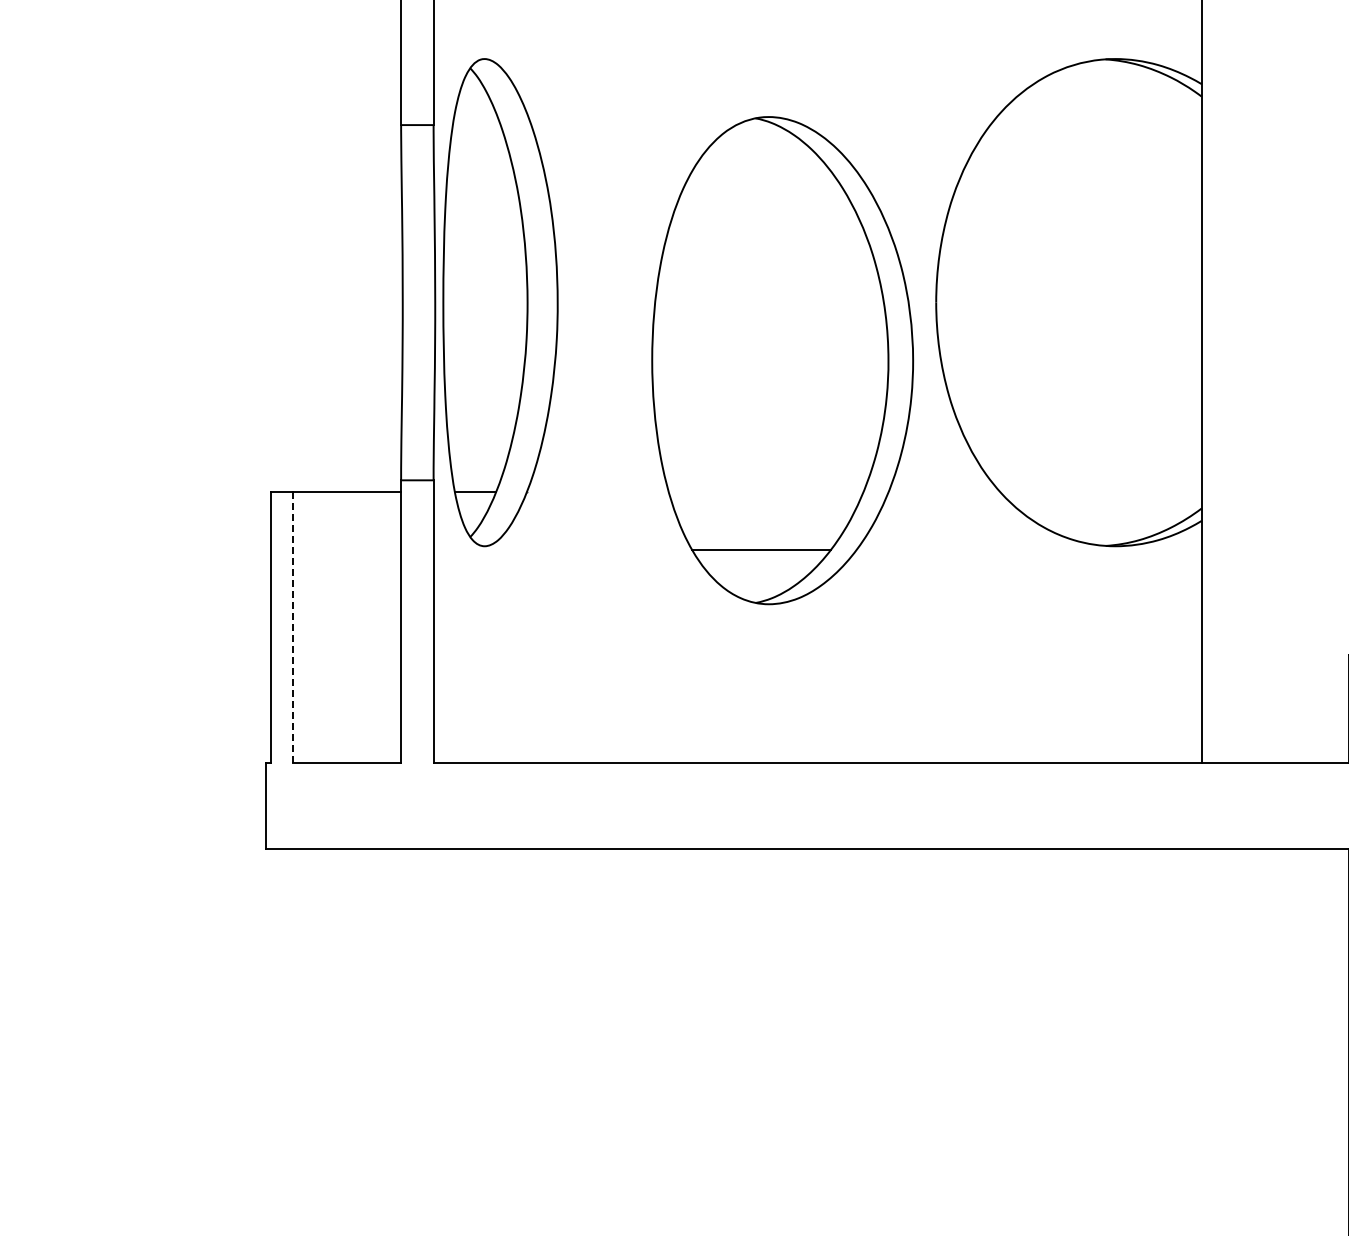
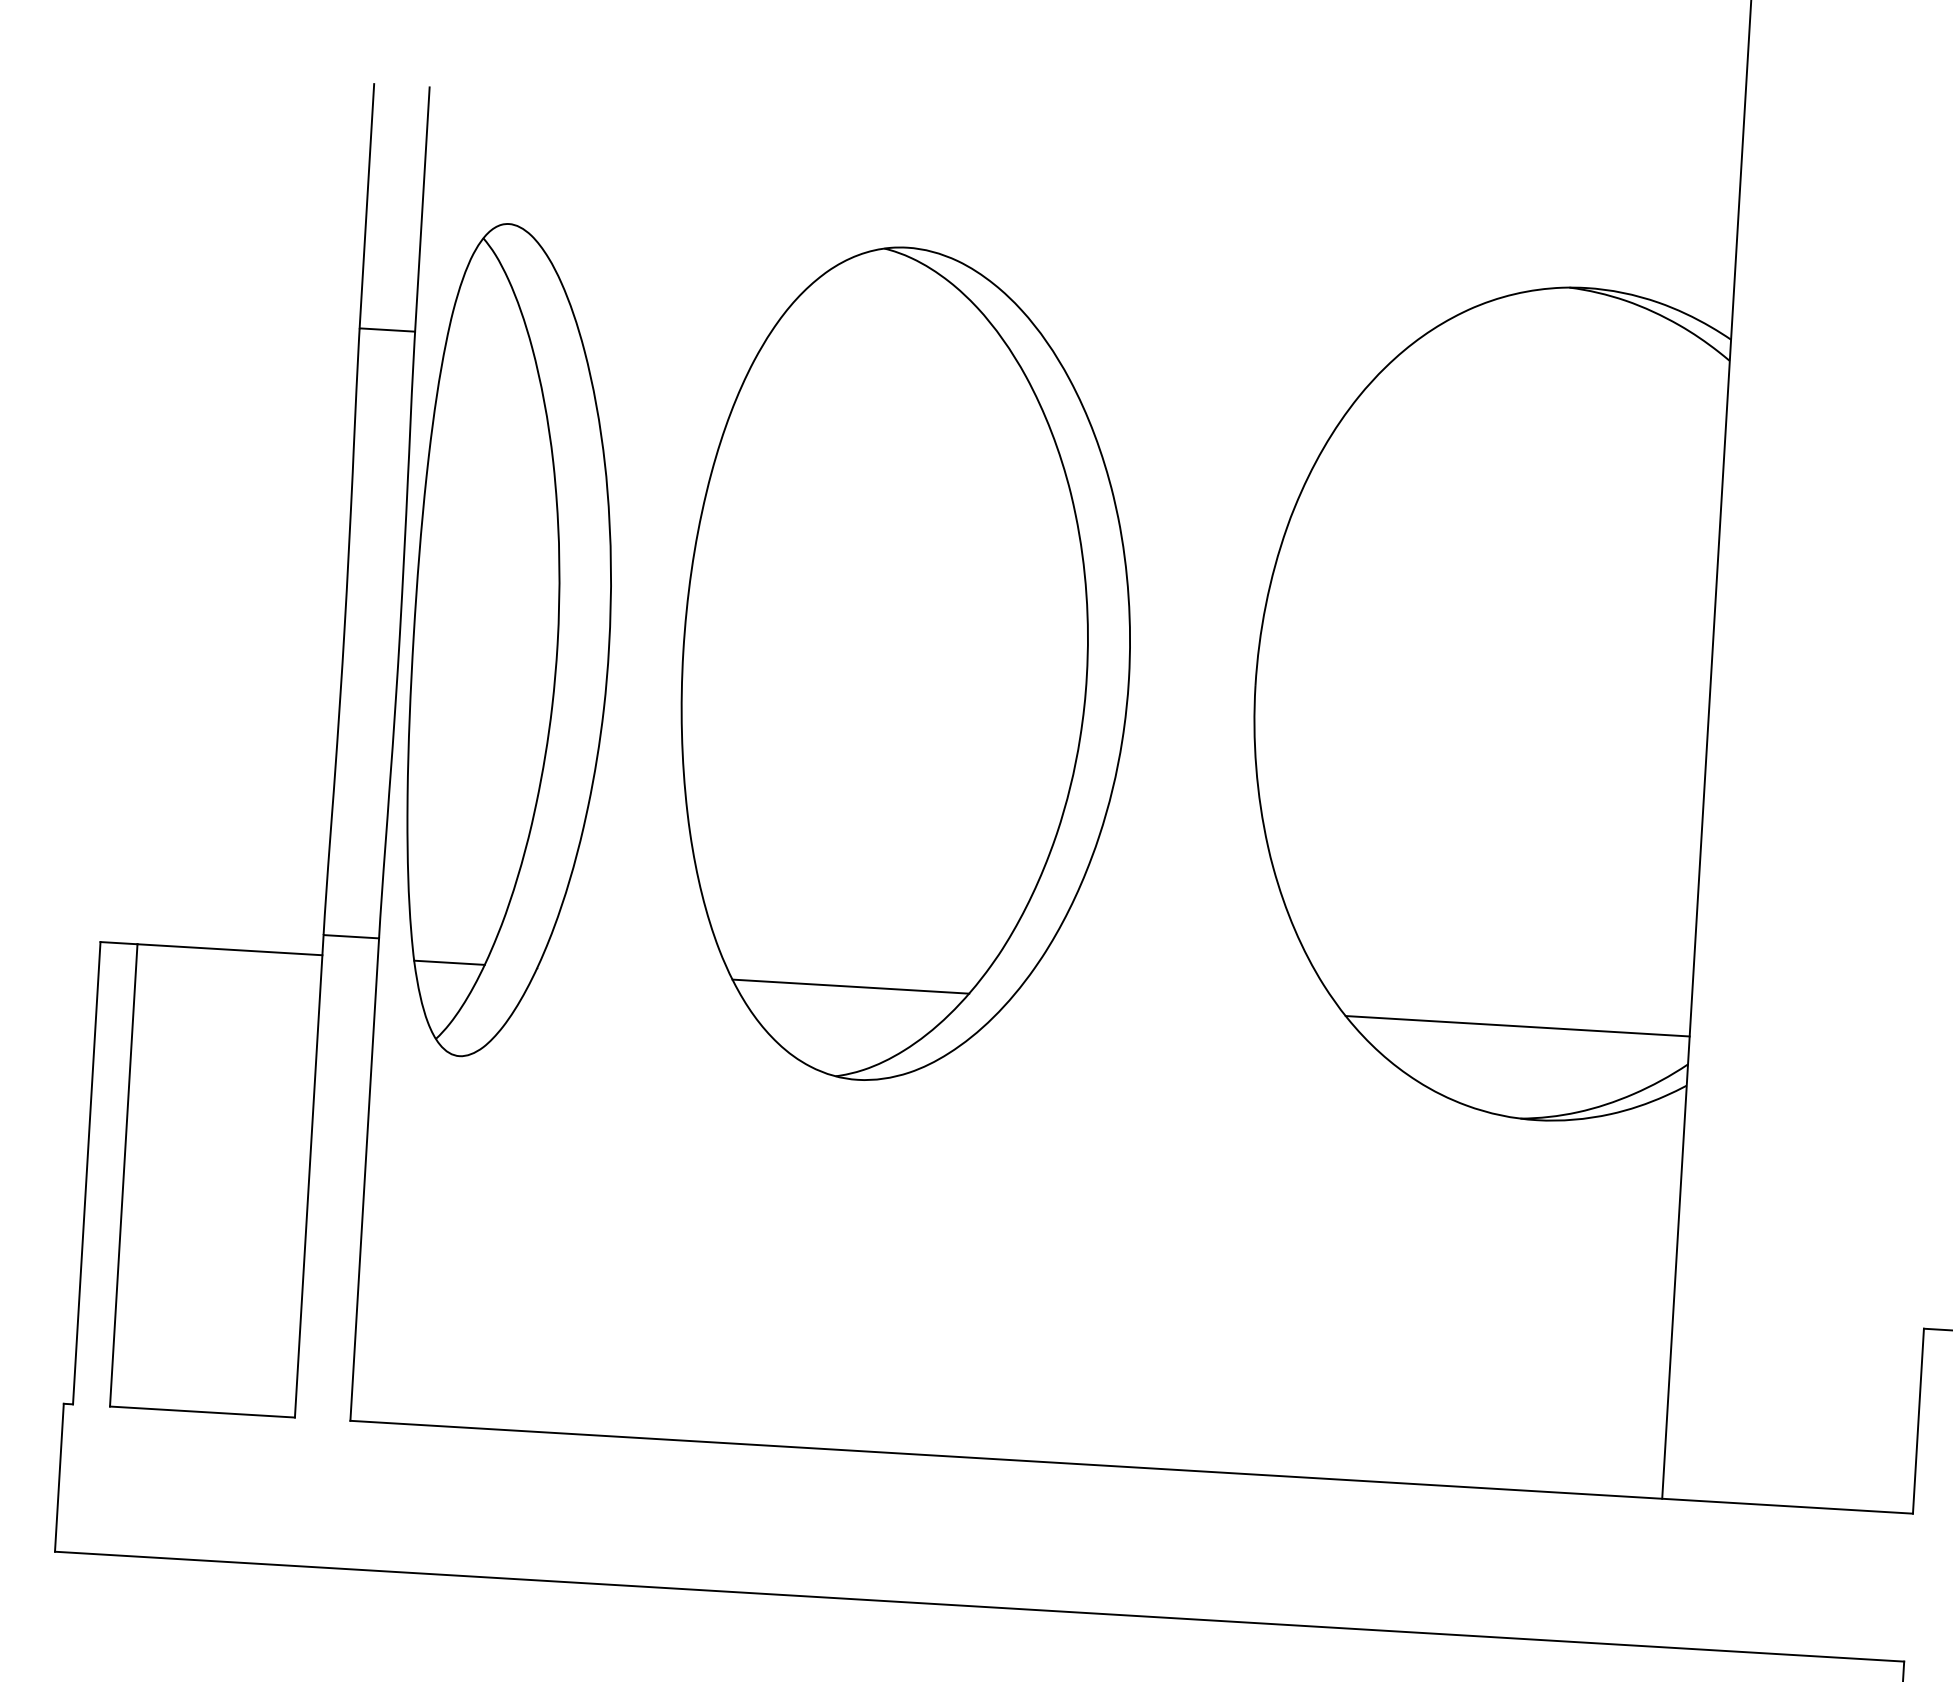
part: (782, 360) -> (905, 664), moved
line: (1100, 492) -> (1516, 1026), added
line: (292, 627) -> (123, 1175), dashed -> solid

